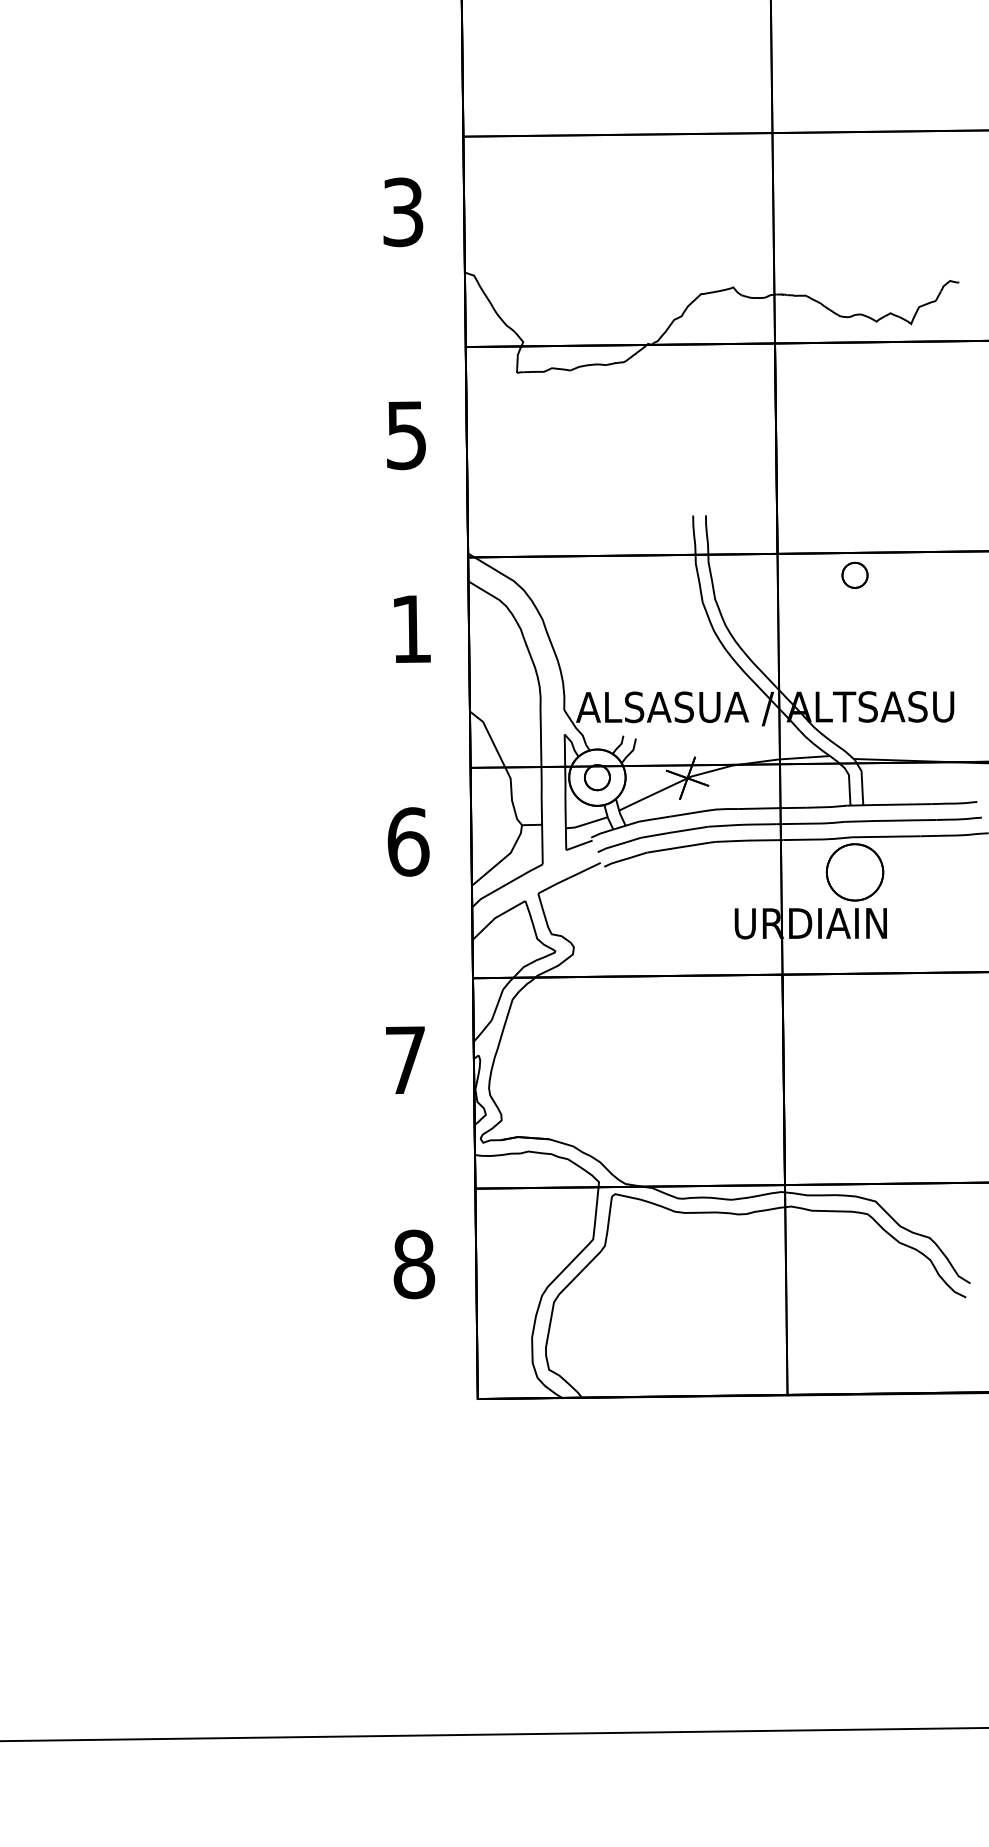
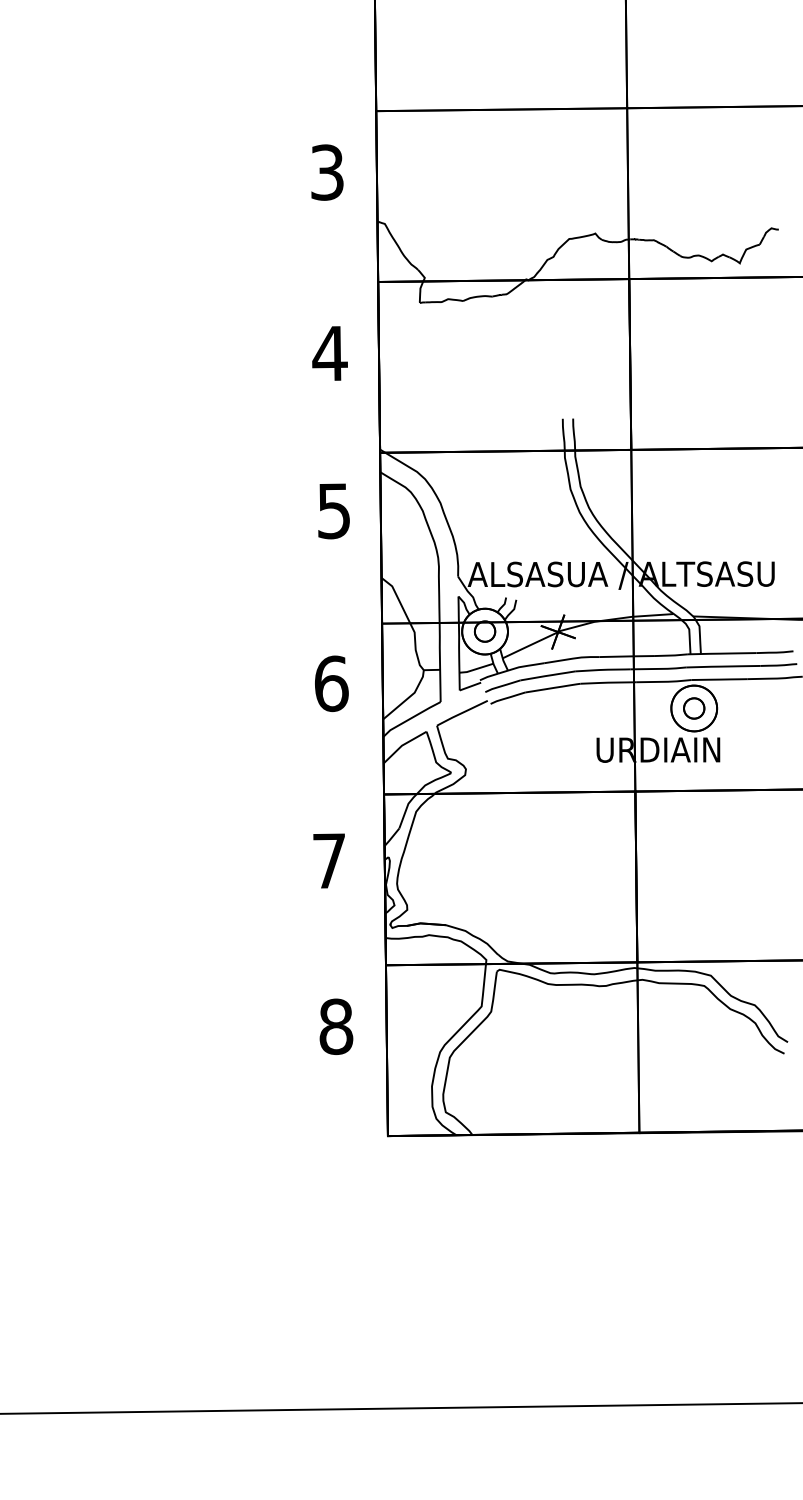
text: (406, 435) -> (330, 353), 5 -> 4
part: (854, 574) -> (693, 707), moved
text: (411, 629) -> (334, 511), 1 -> 5

